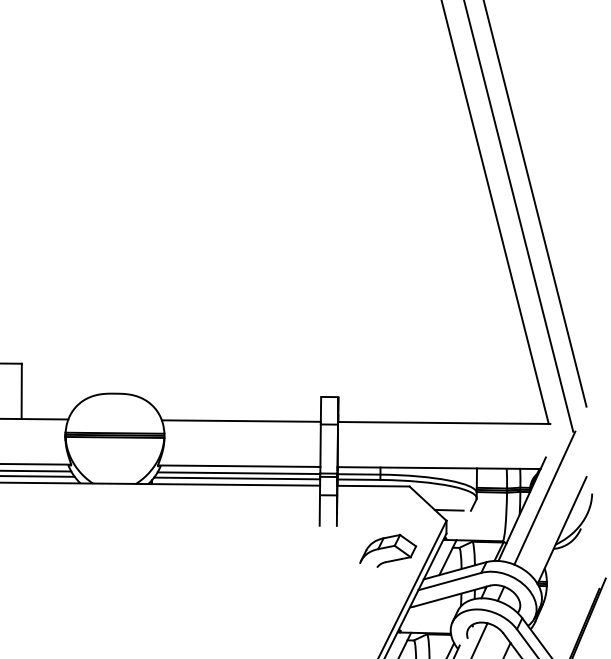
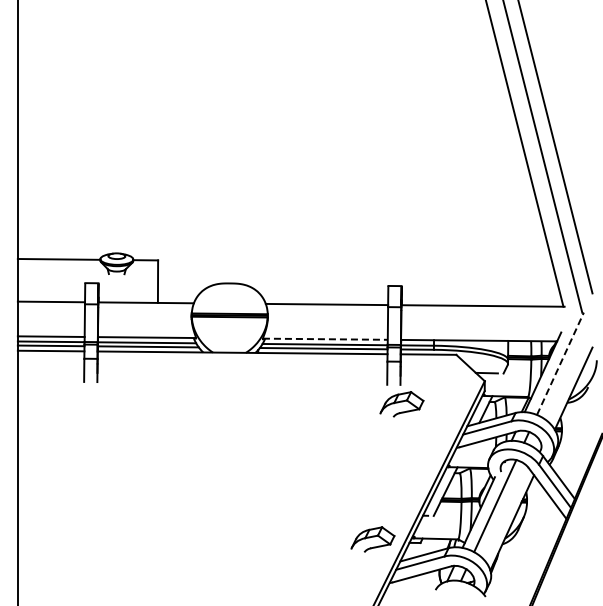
line: (239, 466) -> (325, 339), solid -> dashed
line: (544, 497) -> (560, 363), solid -> dashed
part: (387, 551) -> (401, 404), moved

